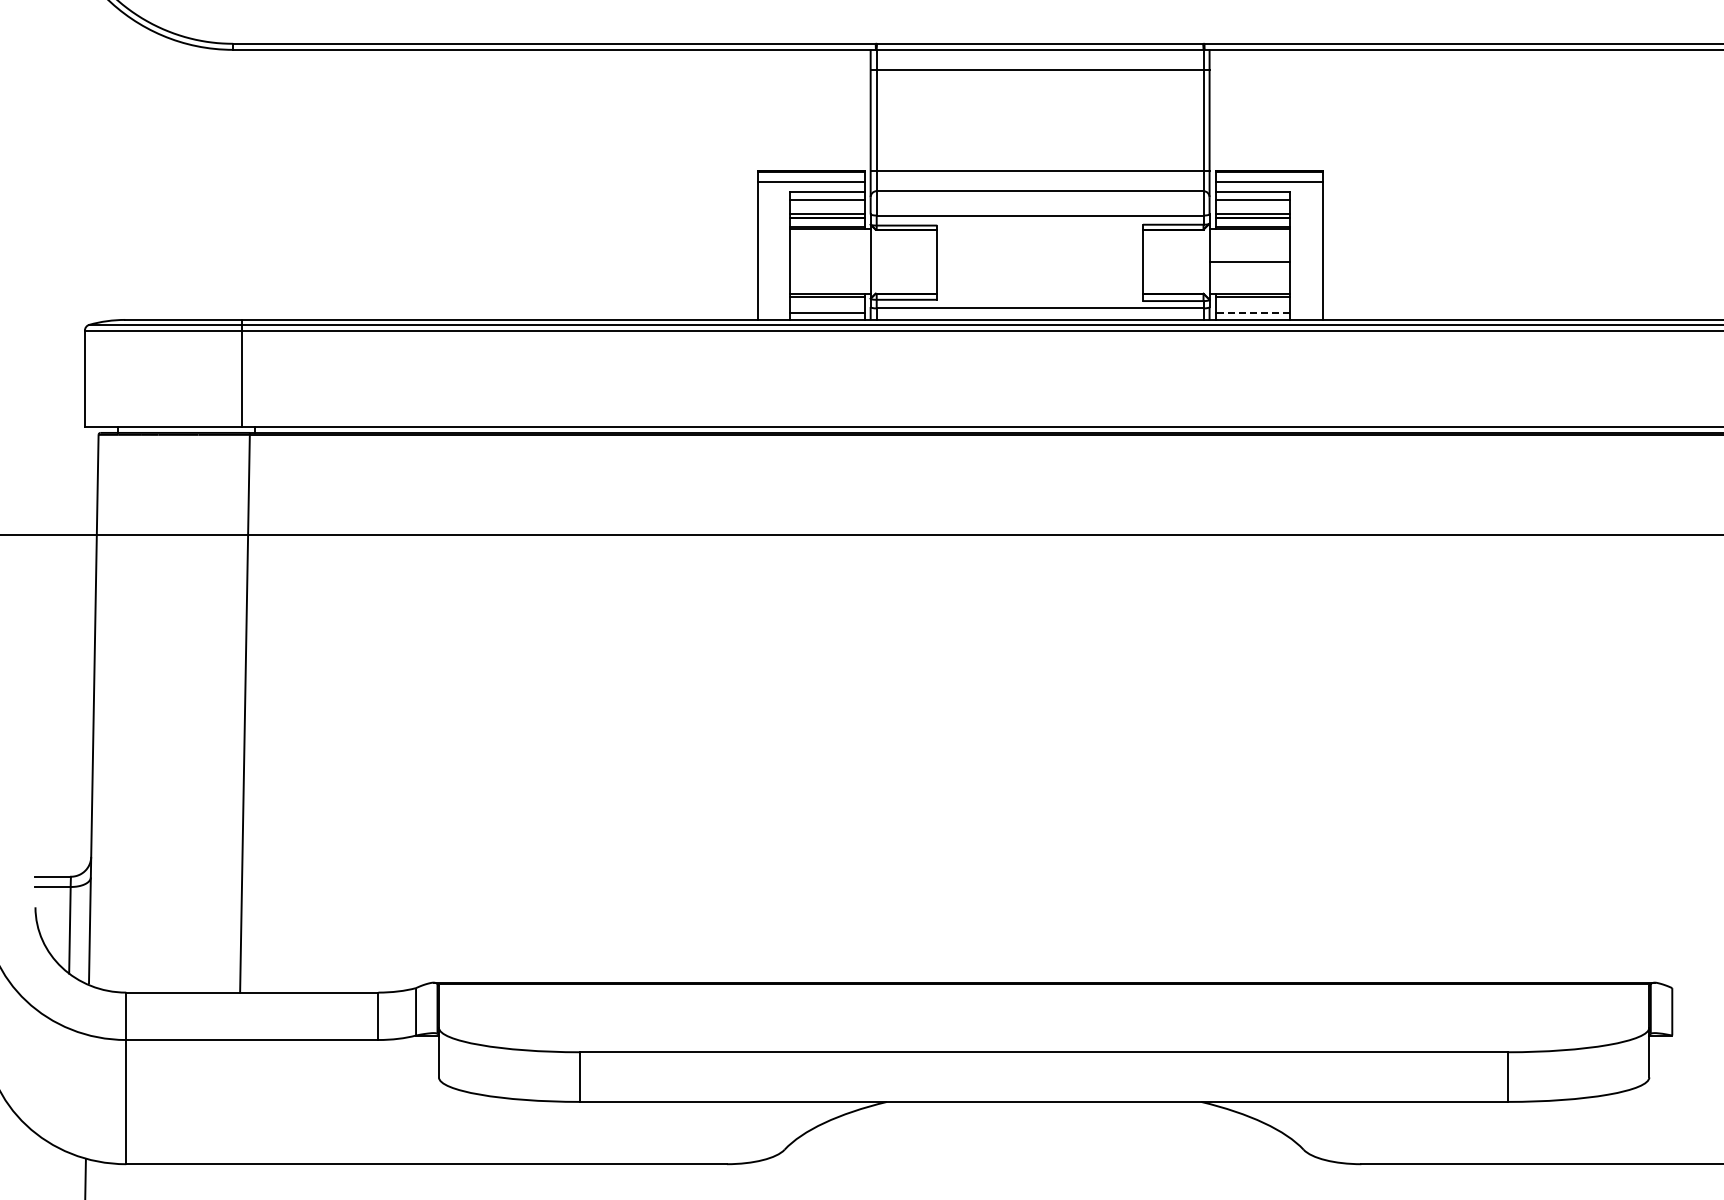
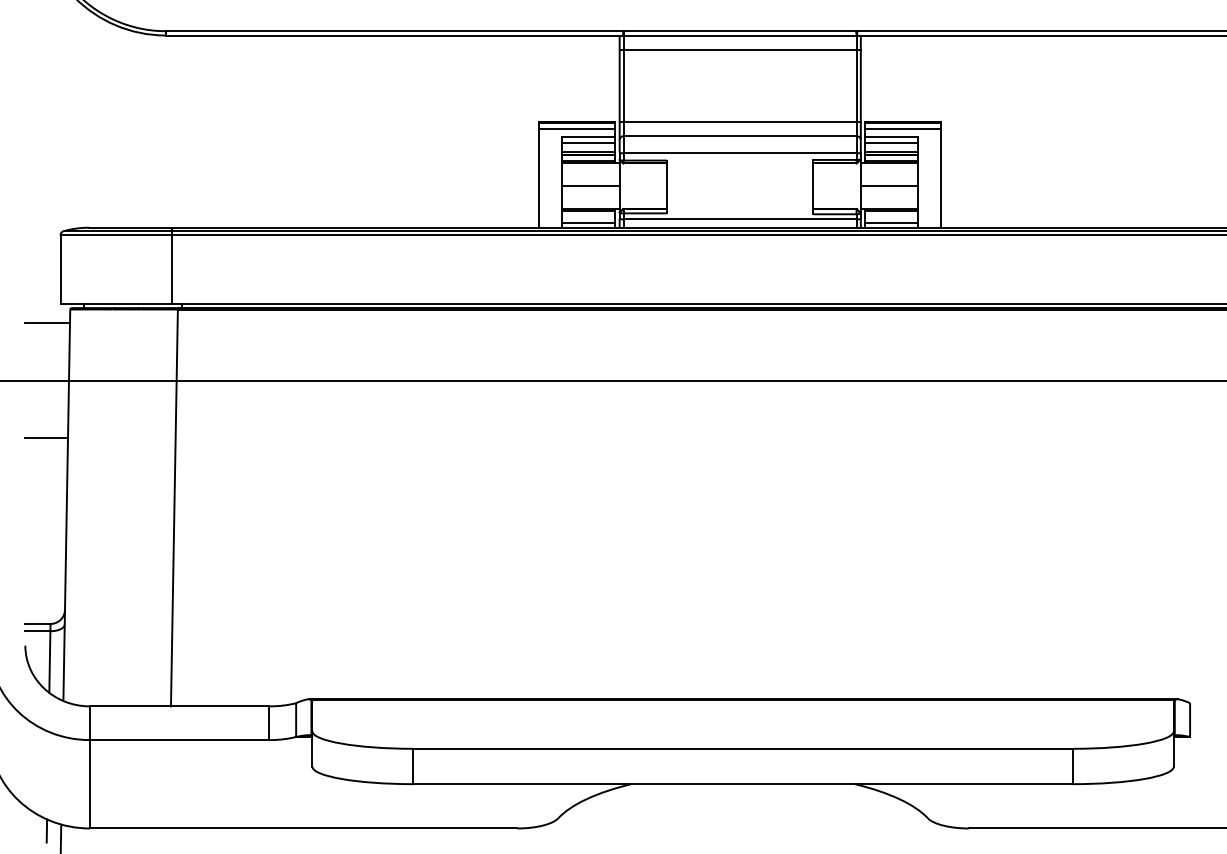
line: (829, 261) -> (590, 186), added
line: (1252, 312) -> (891, 222), dashed -> solid
line: (65, 454) -> (46, 323), added
line: (65, 615) -> (46, 438), added
line: (65, 1167) -> (46, 830), added

